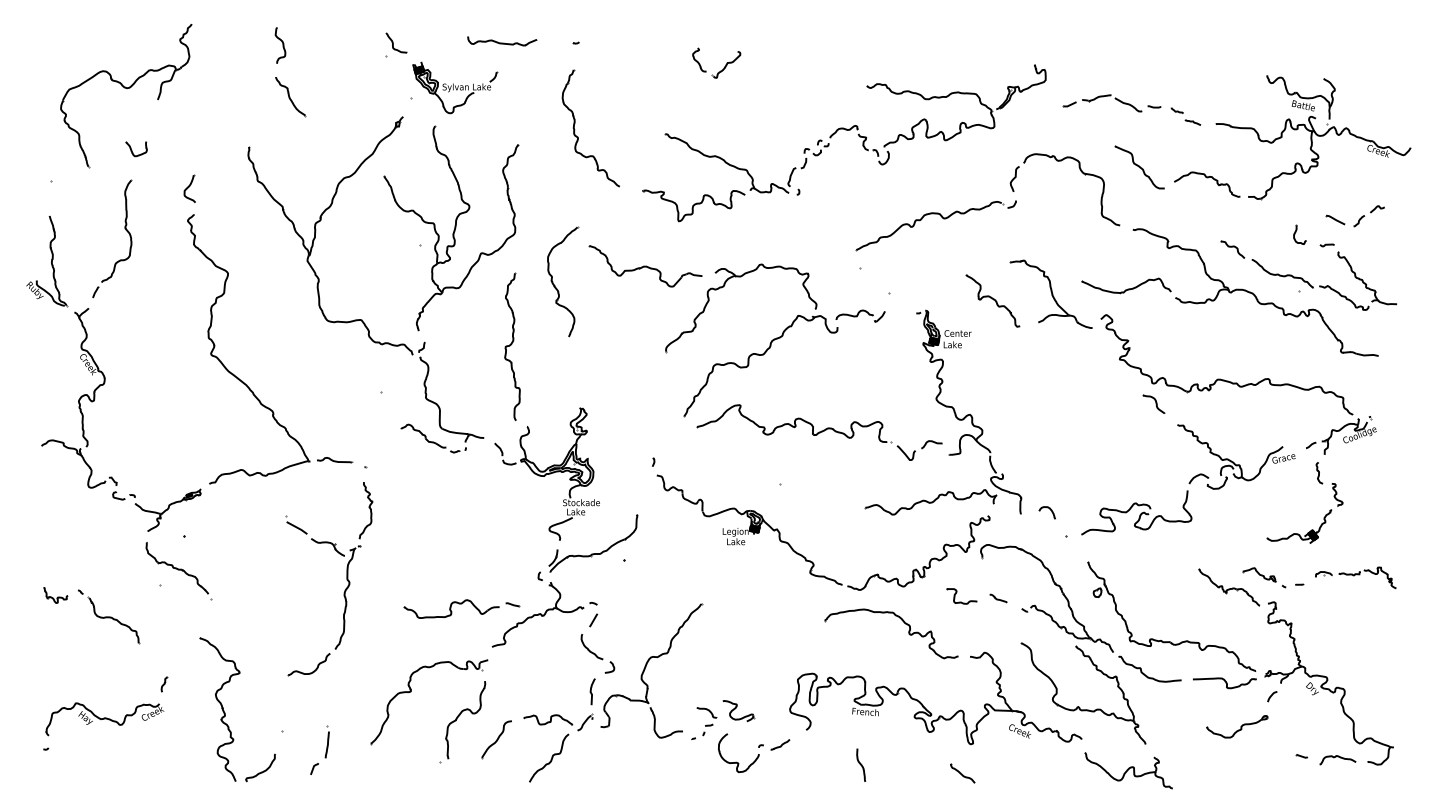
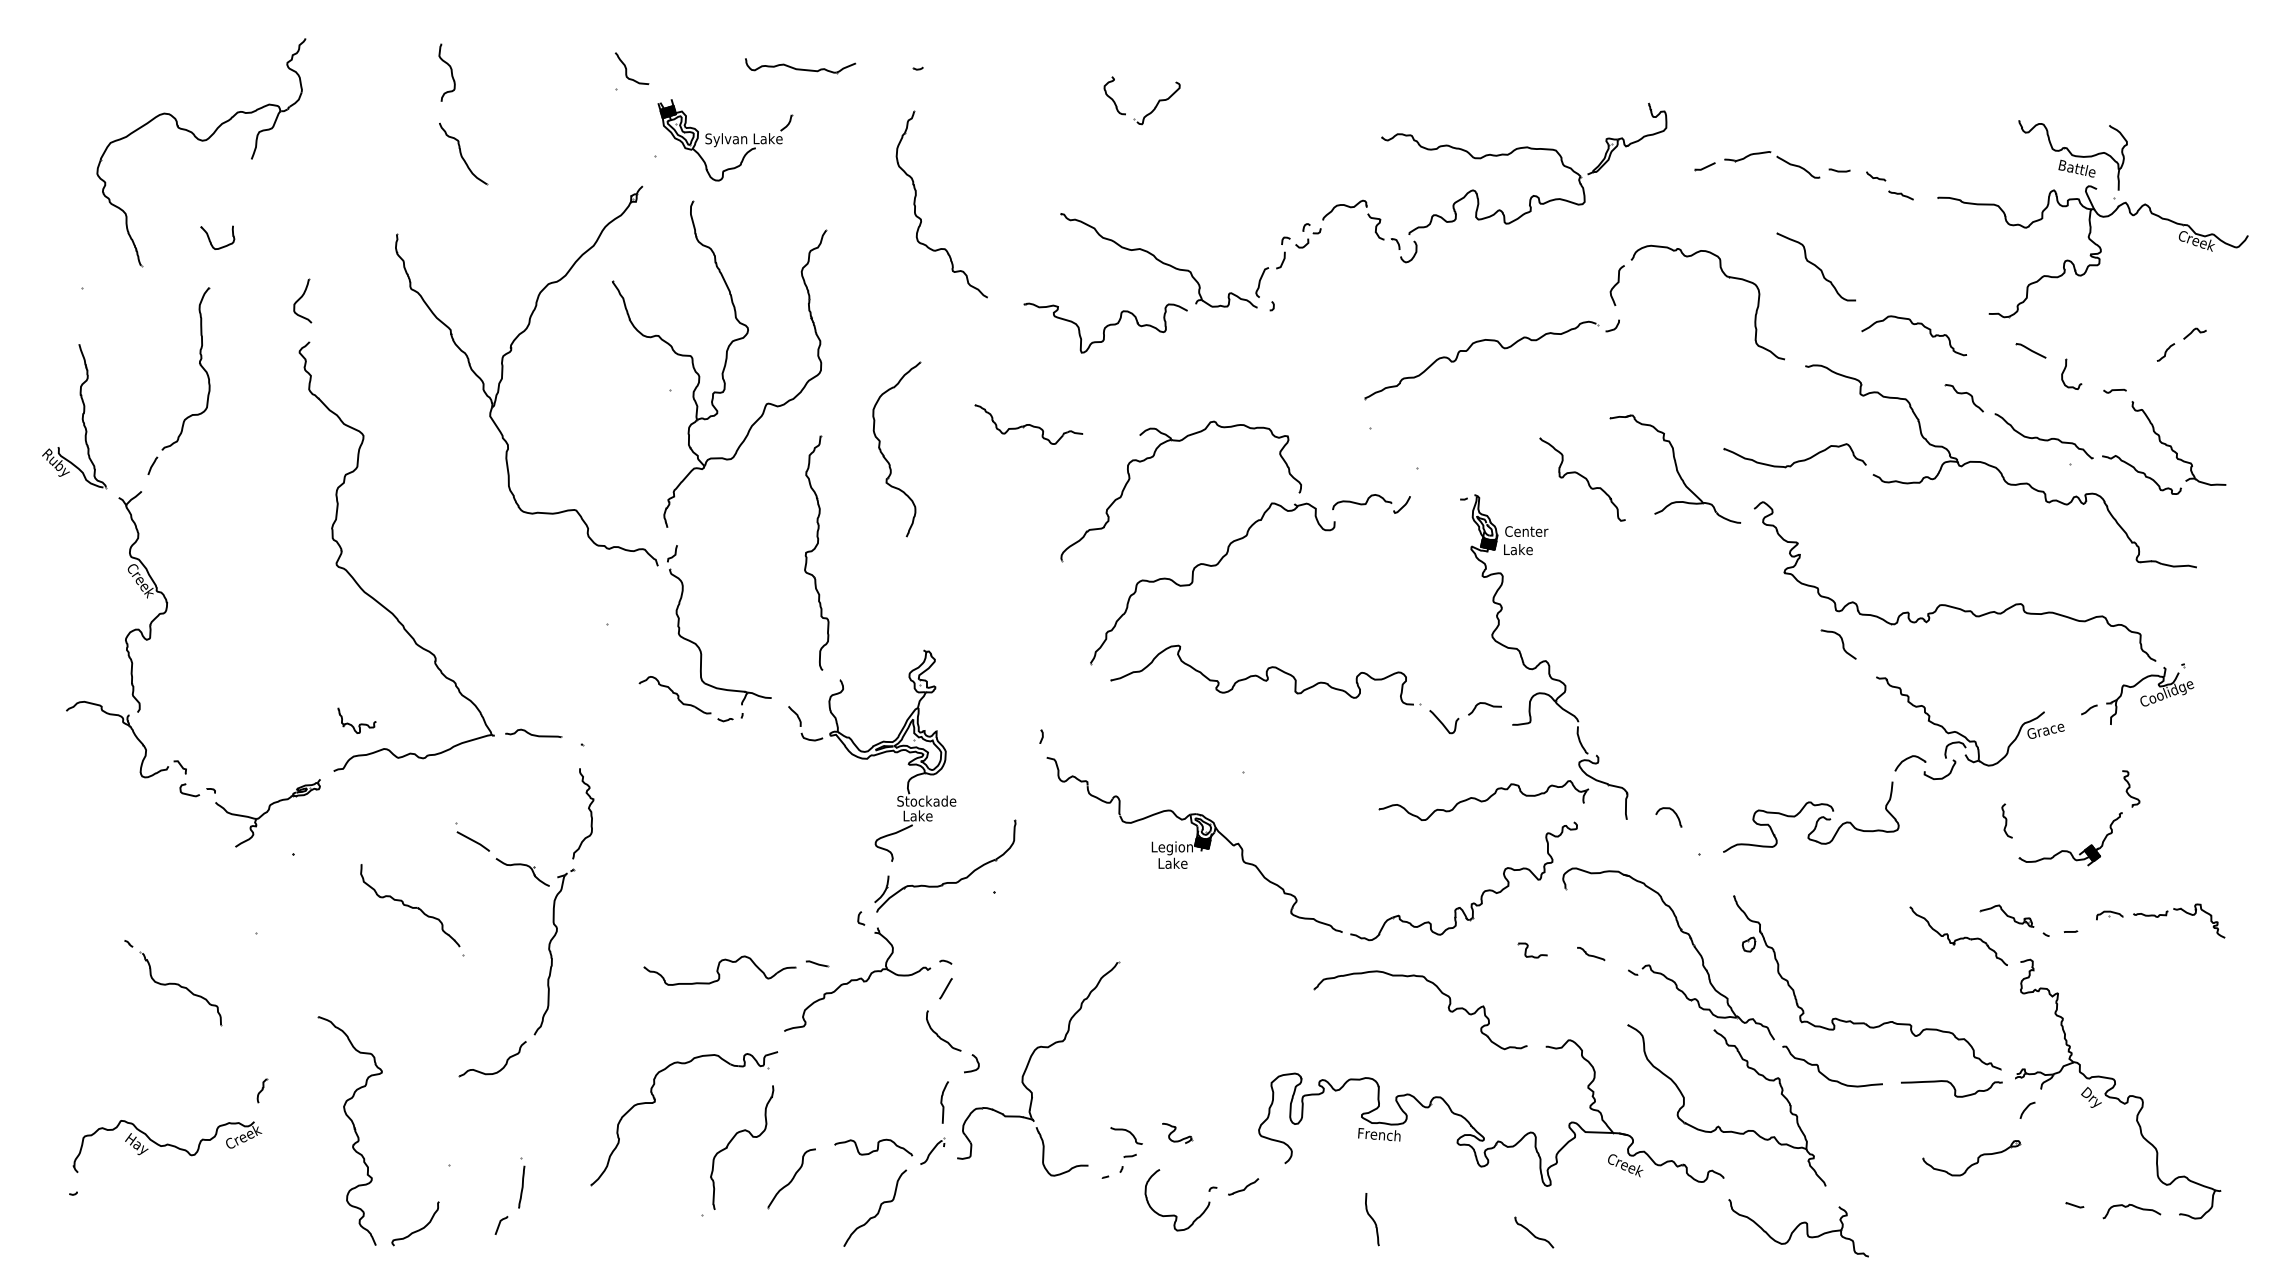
curve: (1207, 178) -> (1914, 326), moved
part: (1335, 219) -> (2030, 349), moved
part: (645, 266) -> (1028, 424), size x0.6
curve: (1319, 473) -> (2007, 821), moved
part: (178, 571) -> (412, 910), moved
part: (55, 595) -> (356, 721), moved
part: (961, 596) -> (1532, 950), size x0.6
part: (738, 711) -> (1176, 1133), size x0.6

